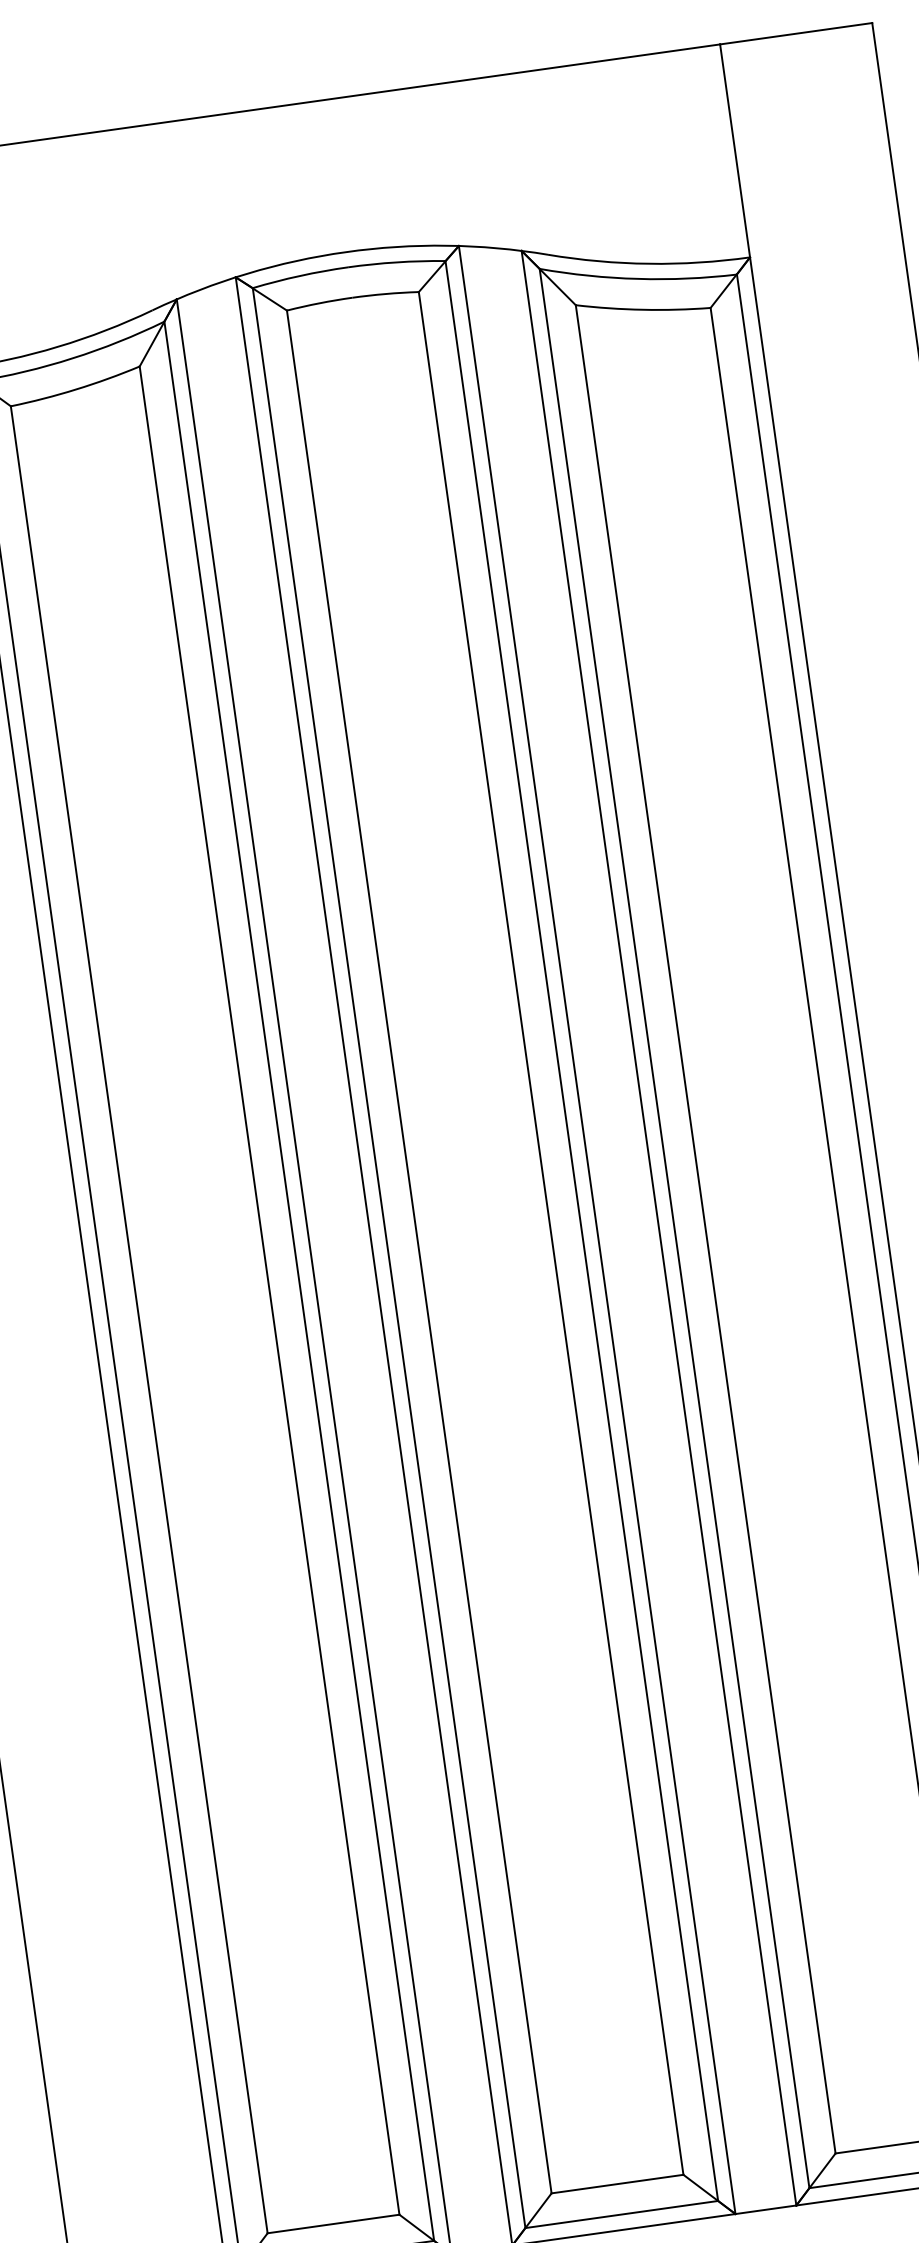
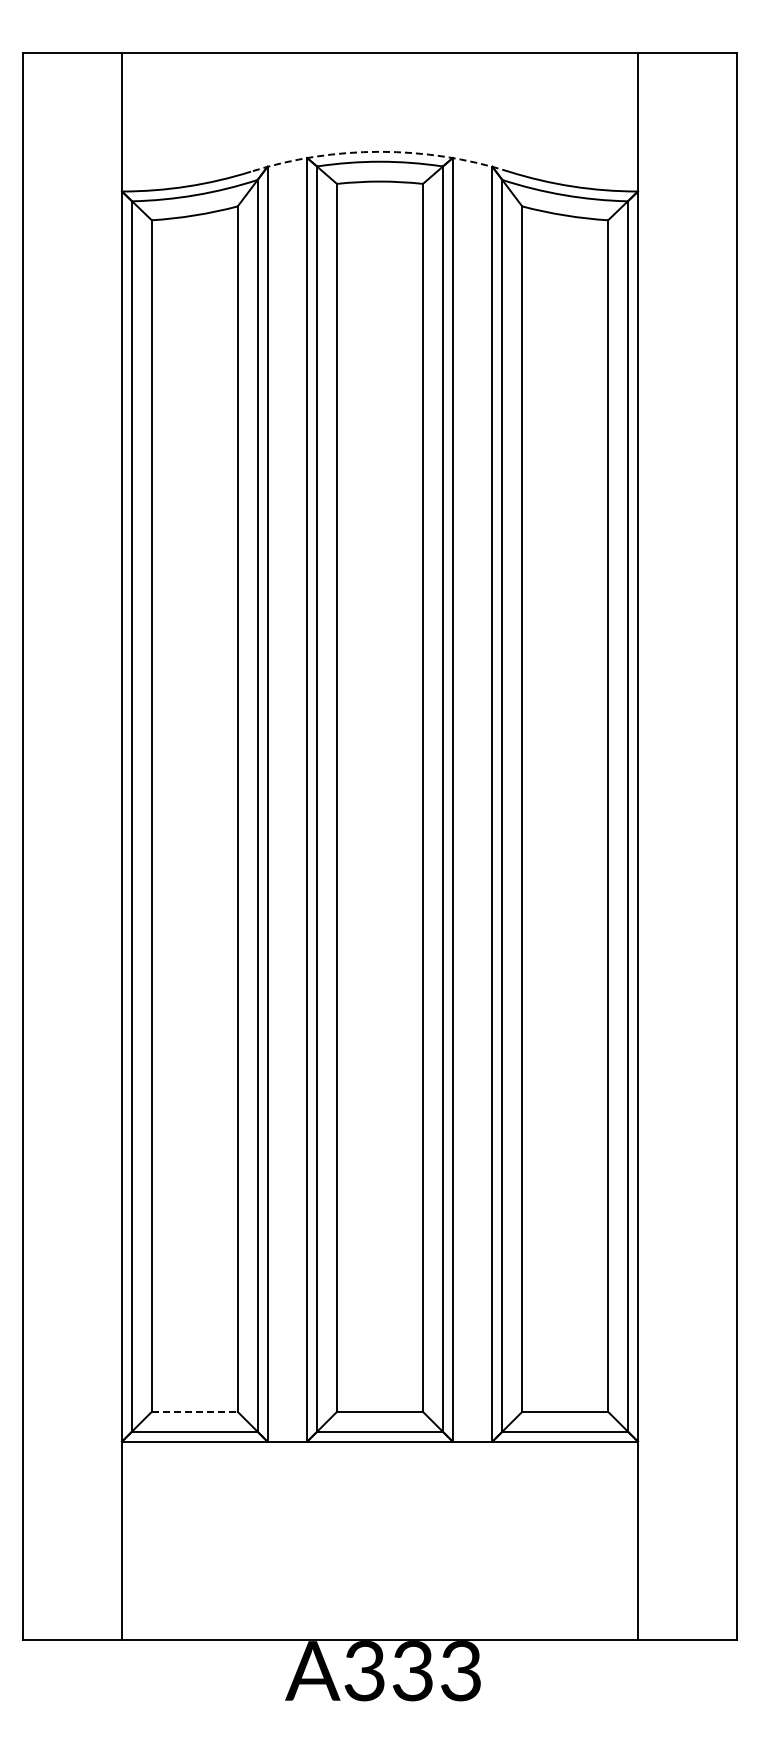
arc: (345, 251) -> (379, 151), solid -> dashed
line: (333, 2223) -> (194, 1411), solid -> dashed

